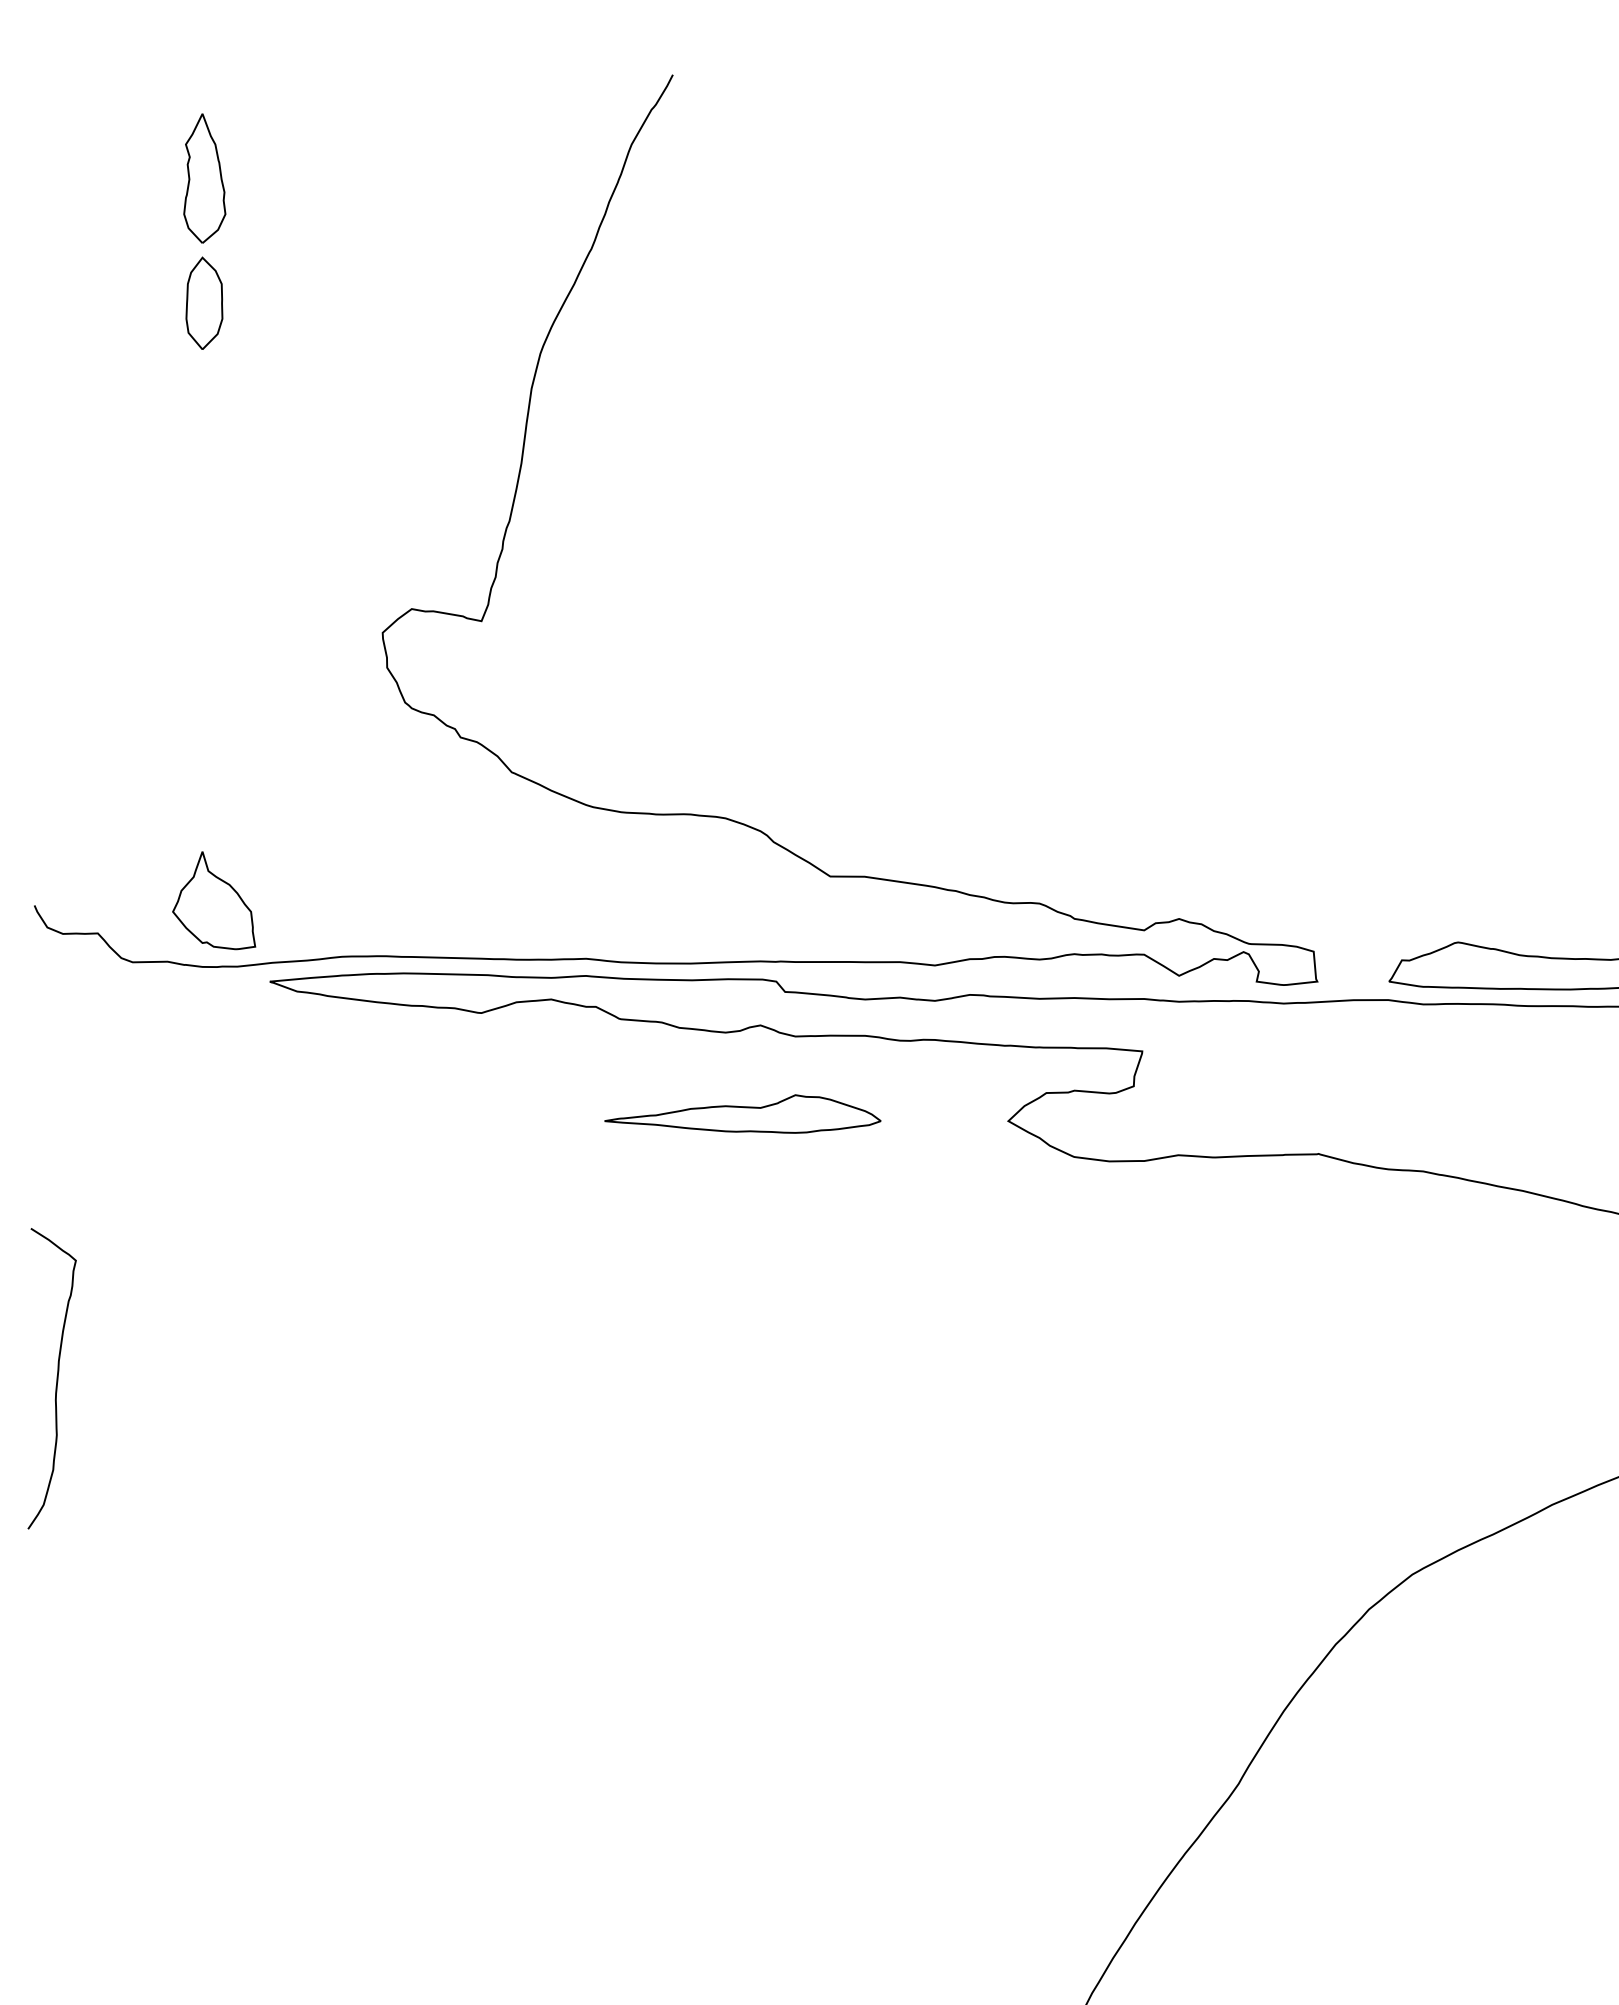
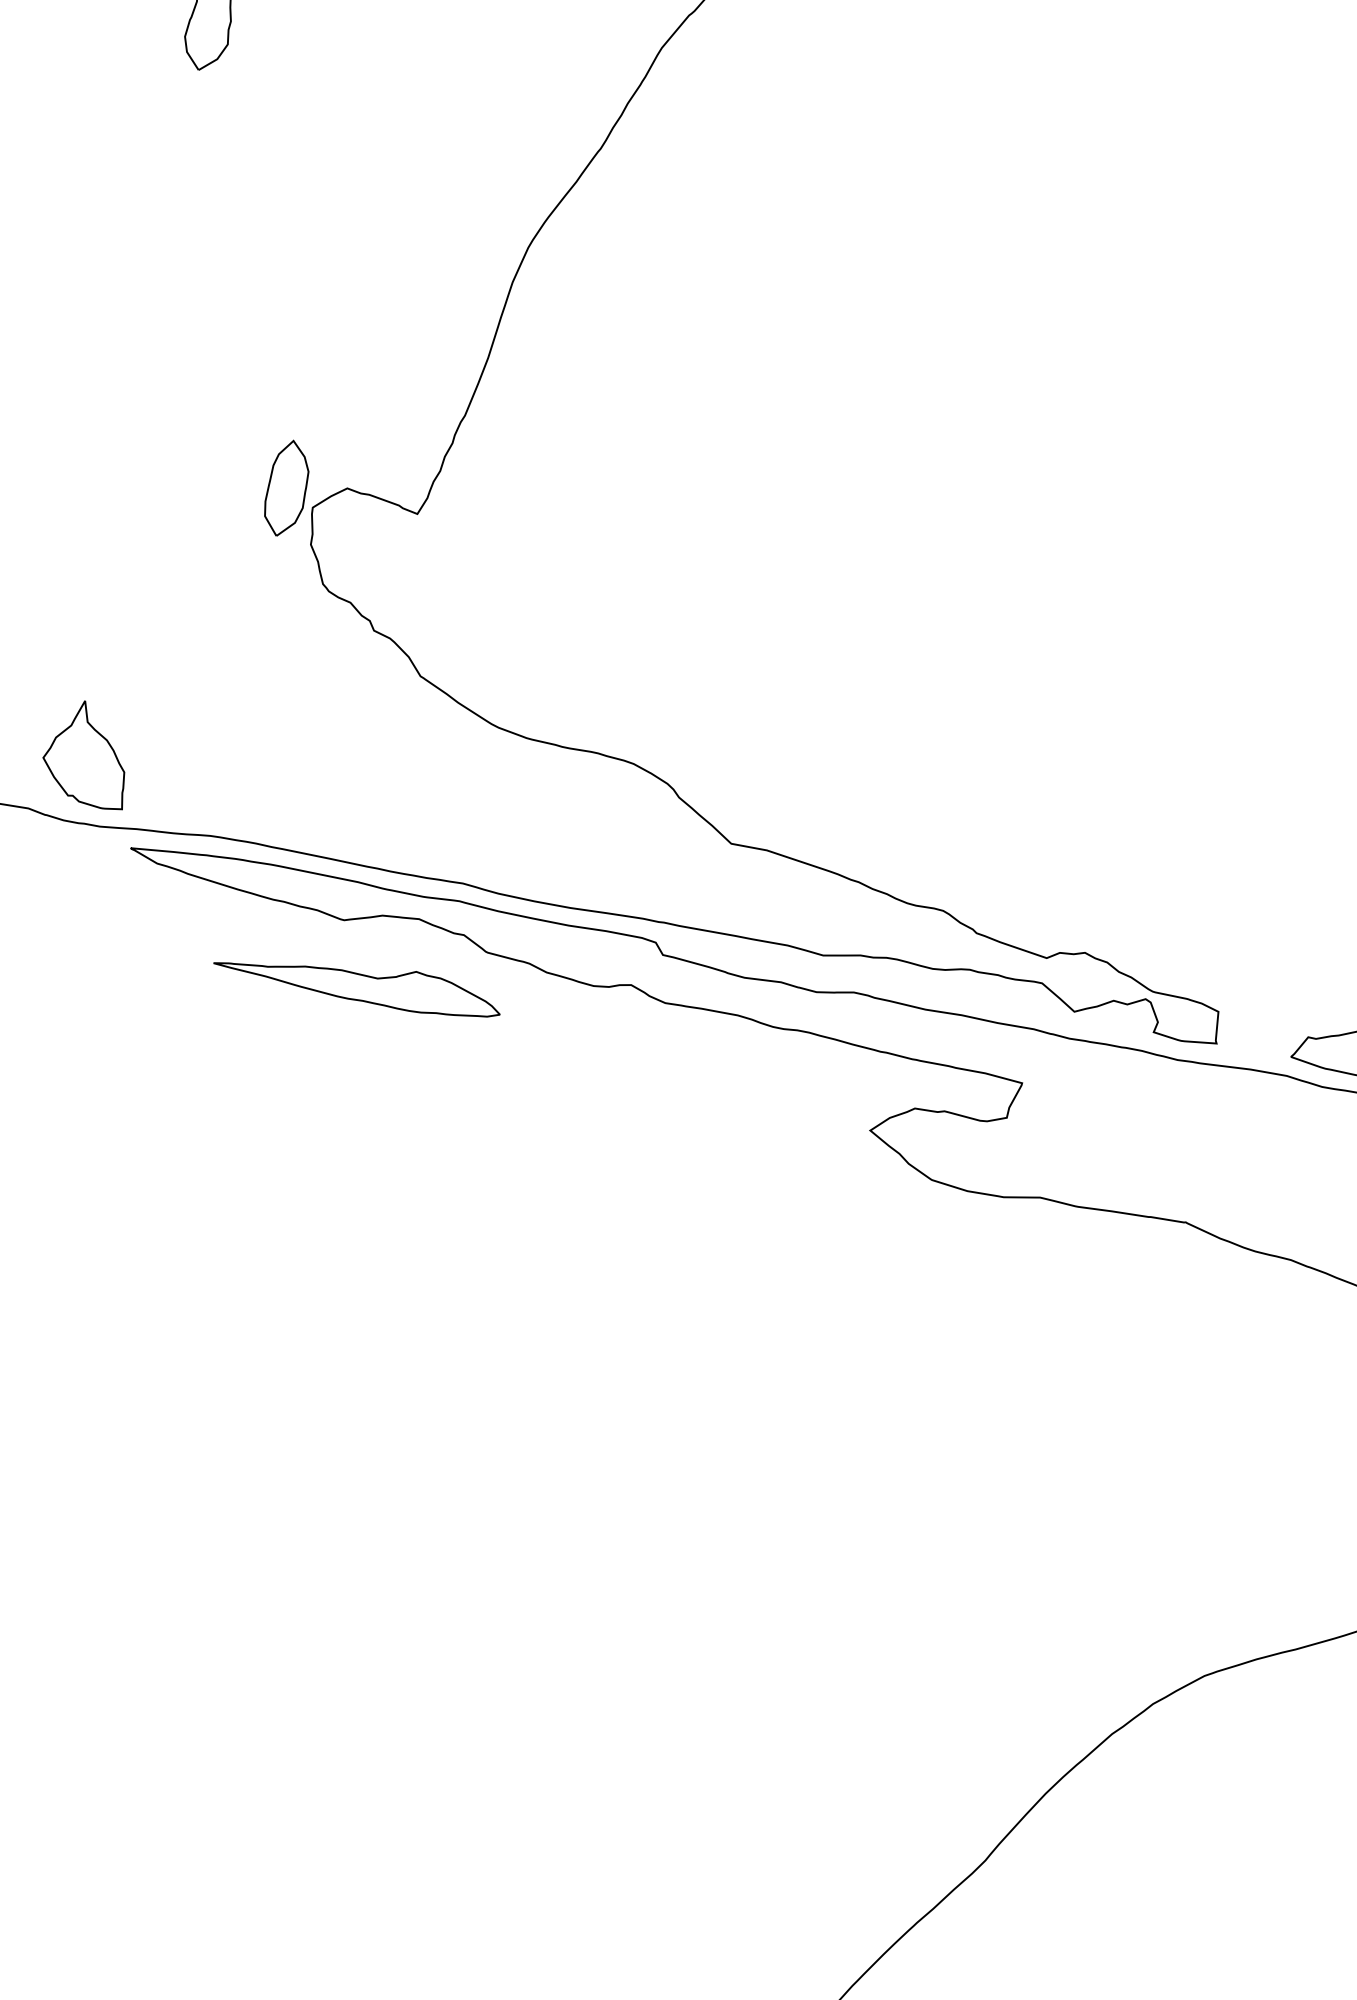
part: (204, 302) -> (287, 487), moved
part: (742, 1113) -> (357, 980), moved

